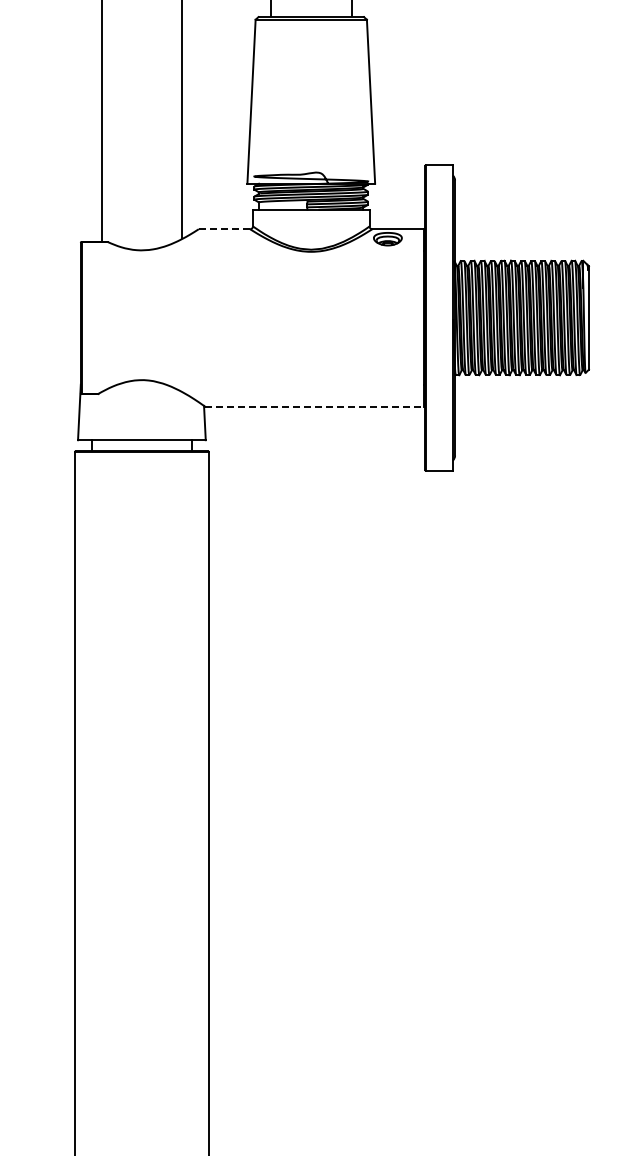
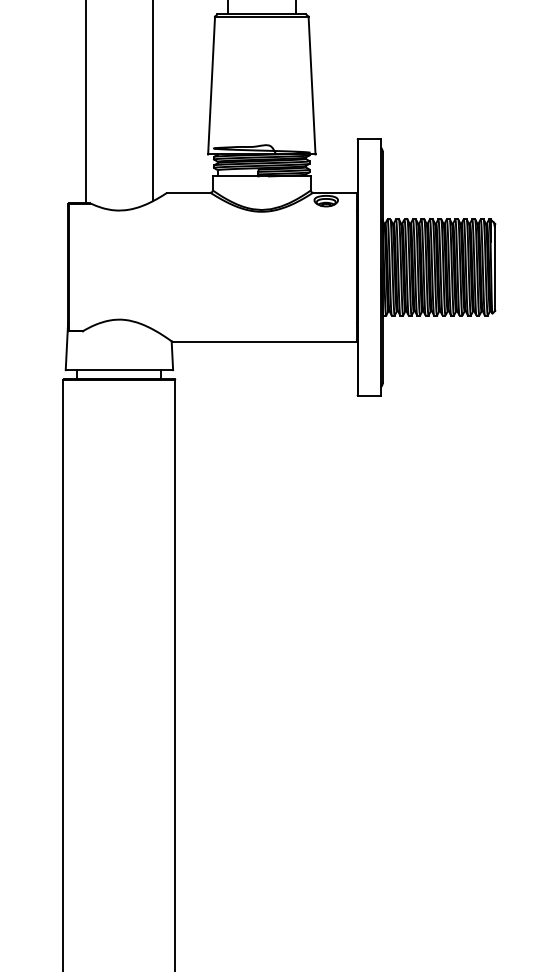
line: (224, 229) -> (188, 193), dashed -> solid
line: (315, 406) -> (265, 341), dashed -> solid

